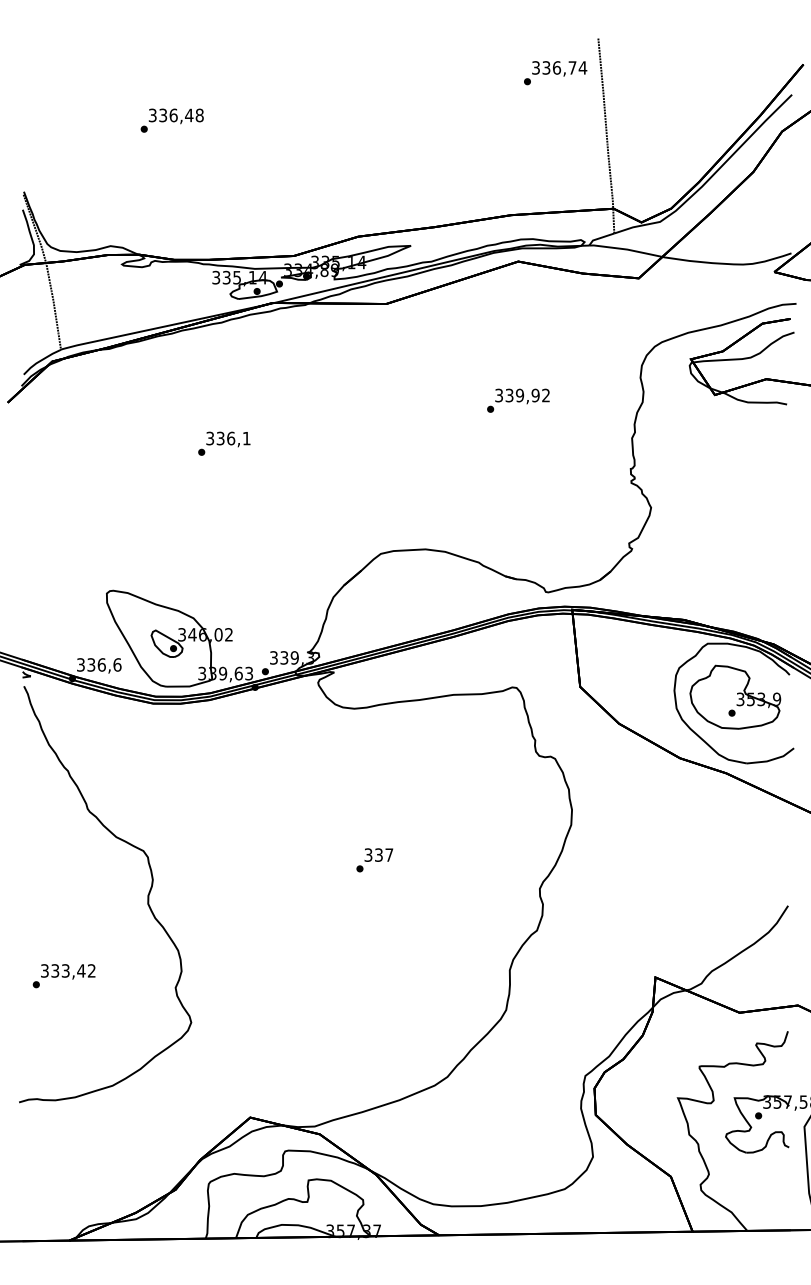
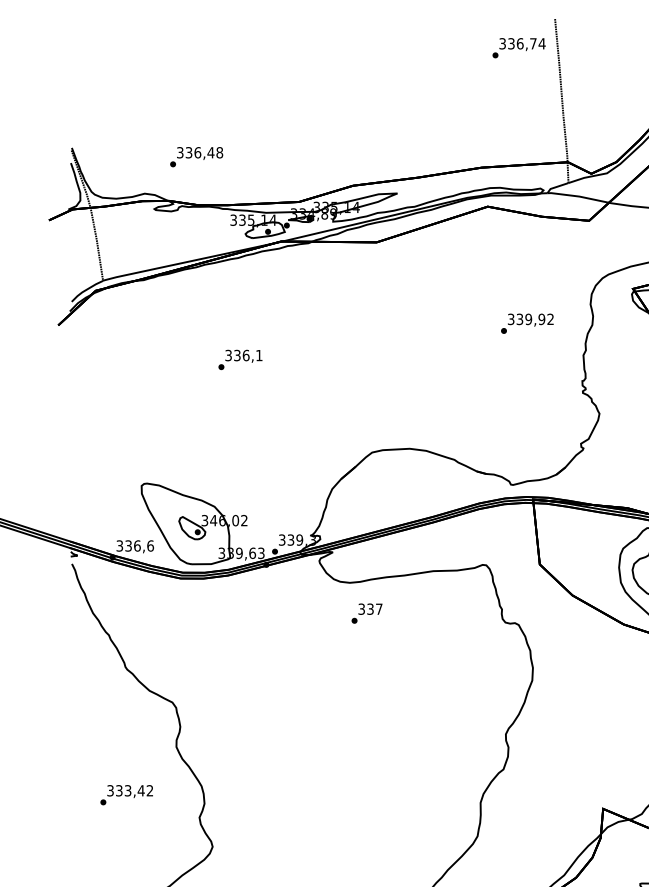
text: (171, 120) -> (196, 156), moved
text: (518, 400) -> (527, 323), moved
text: (374, 860) -> (366, 613), moved
text: (63, 976) -> (126, 795), moved

